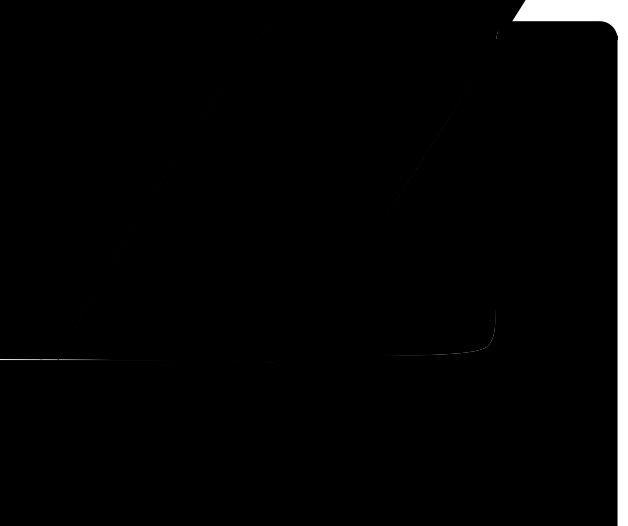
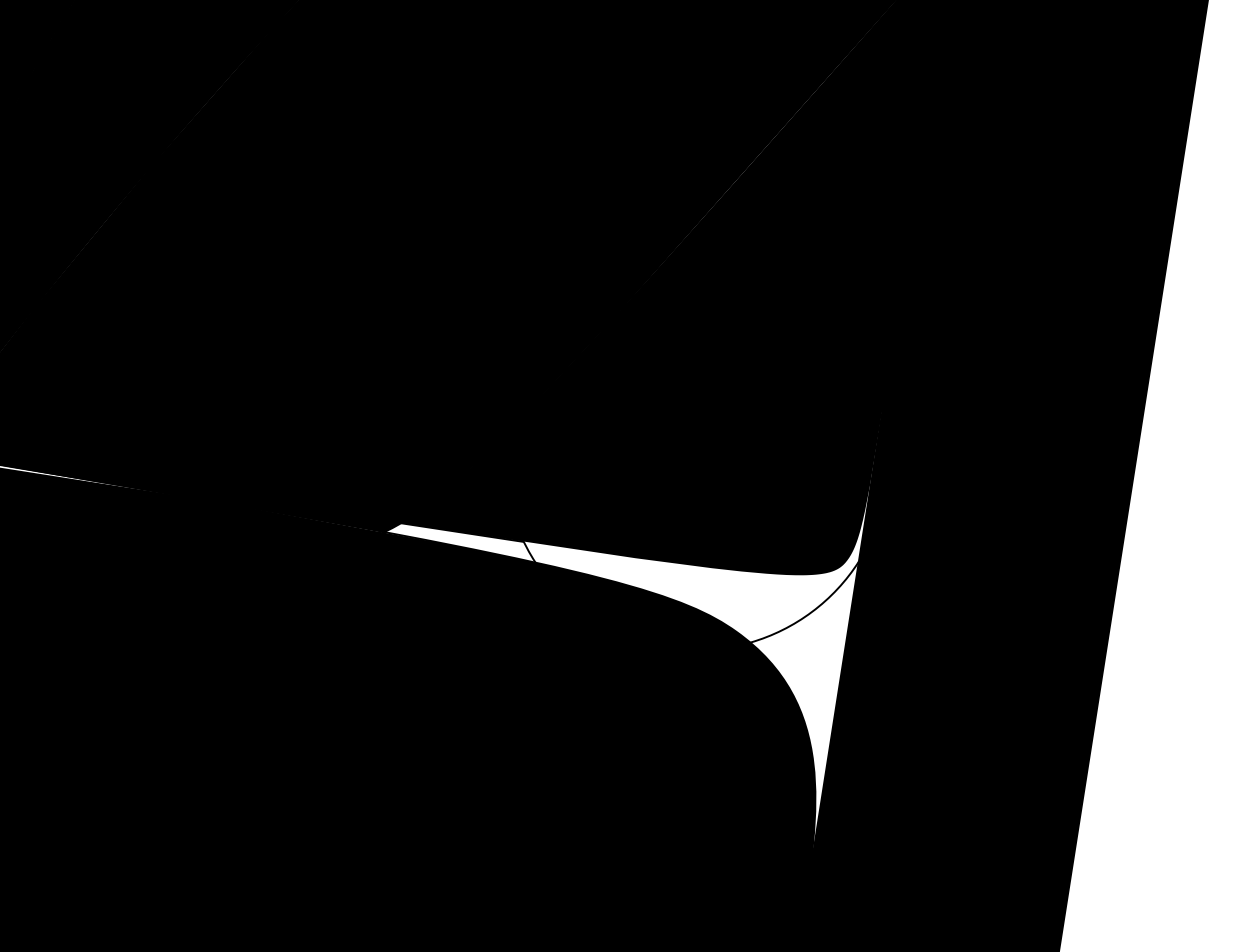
fill: (386, 378) -> (613, 603), removed

